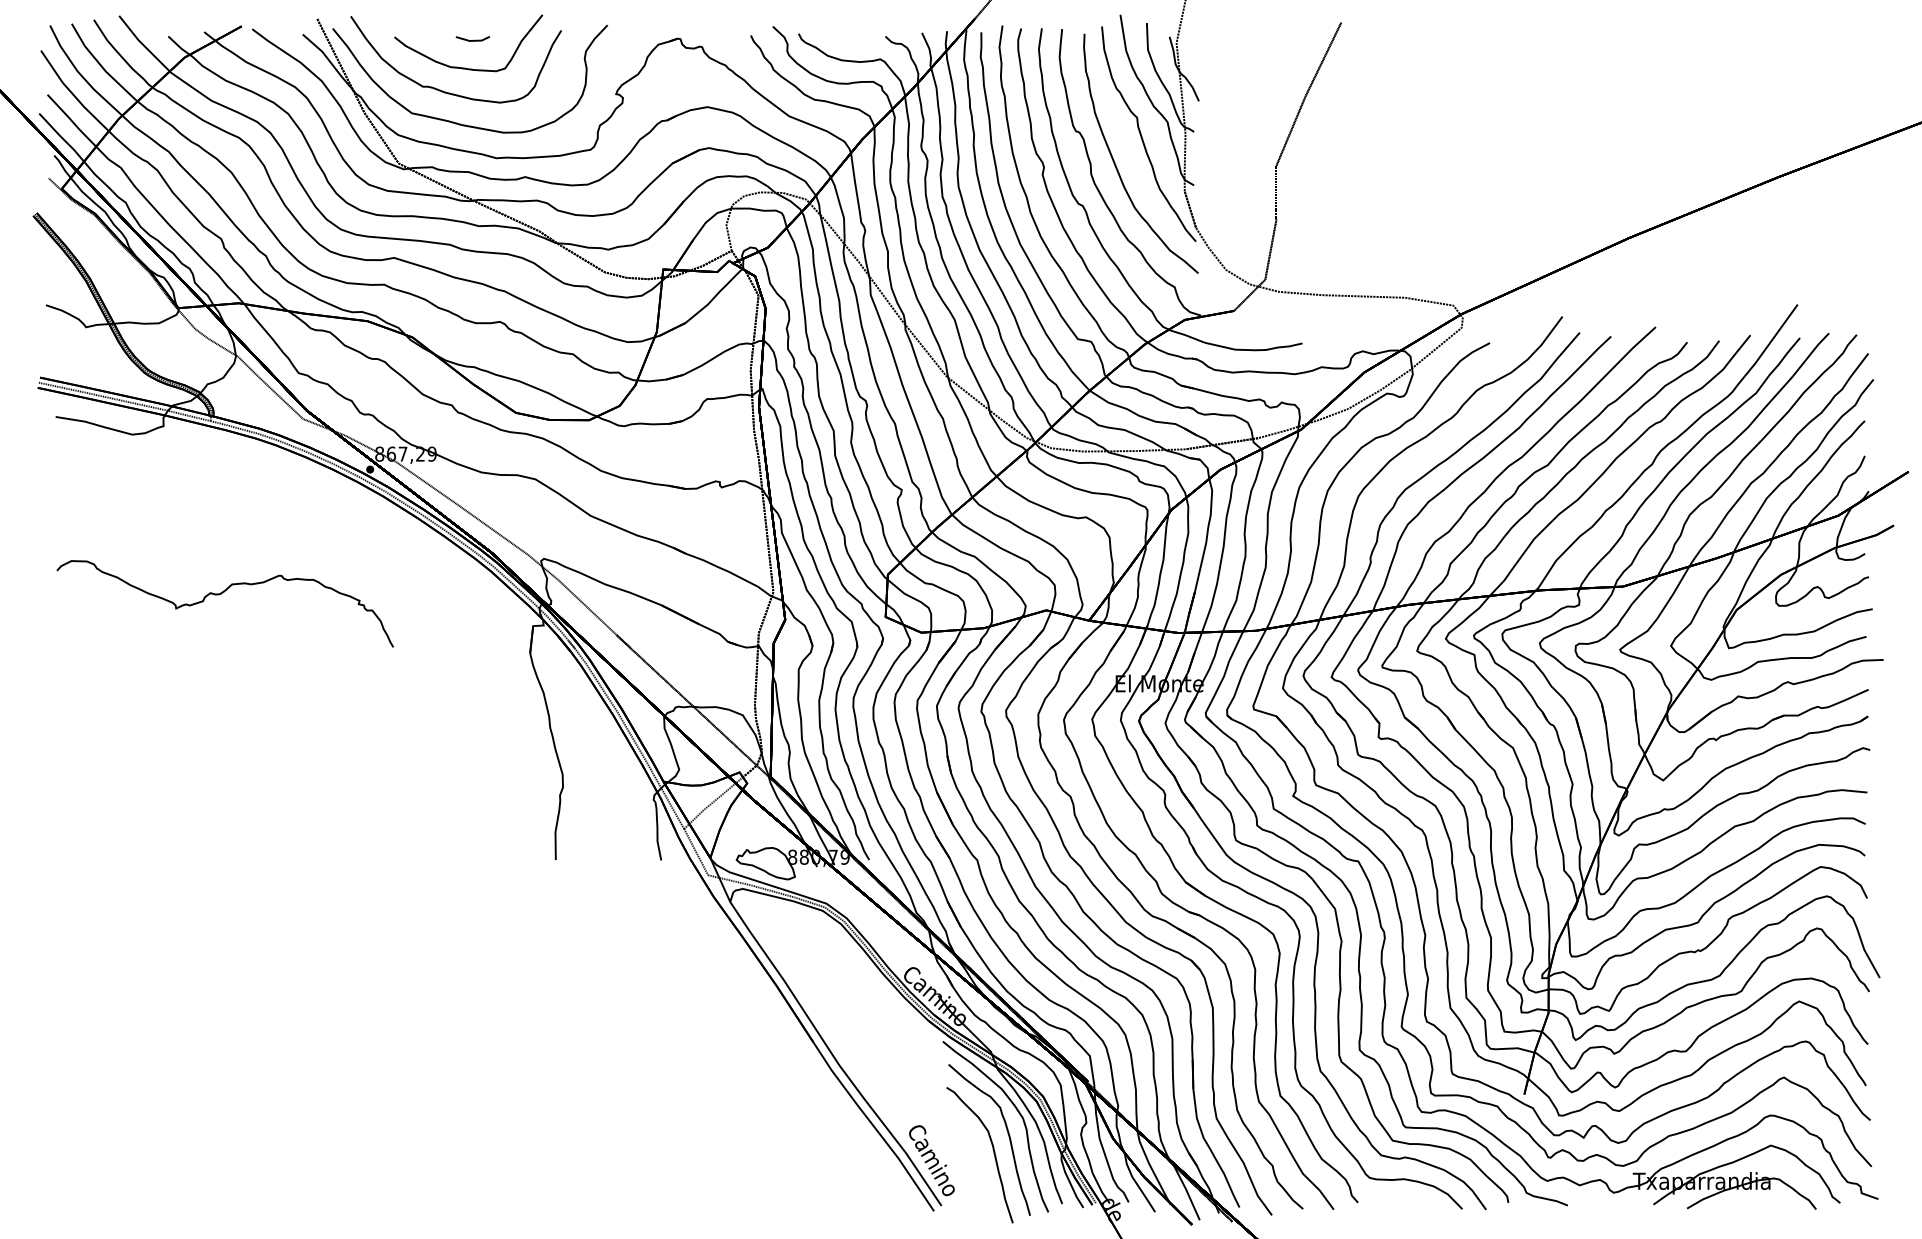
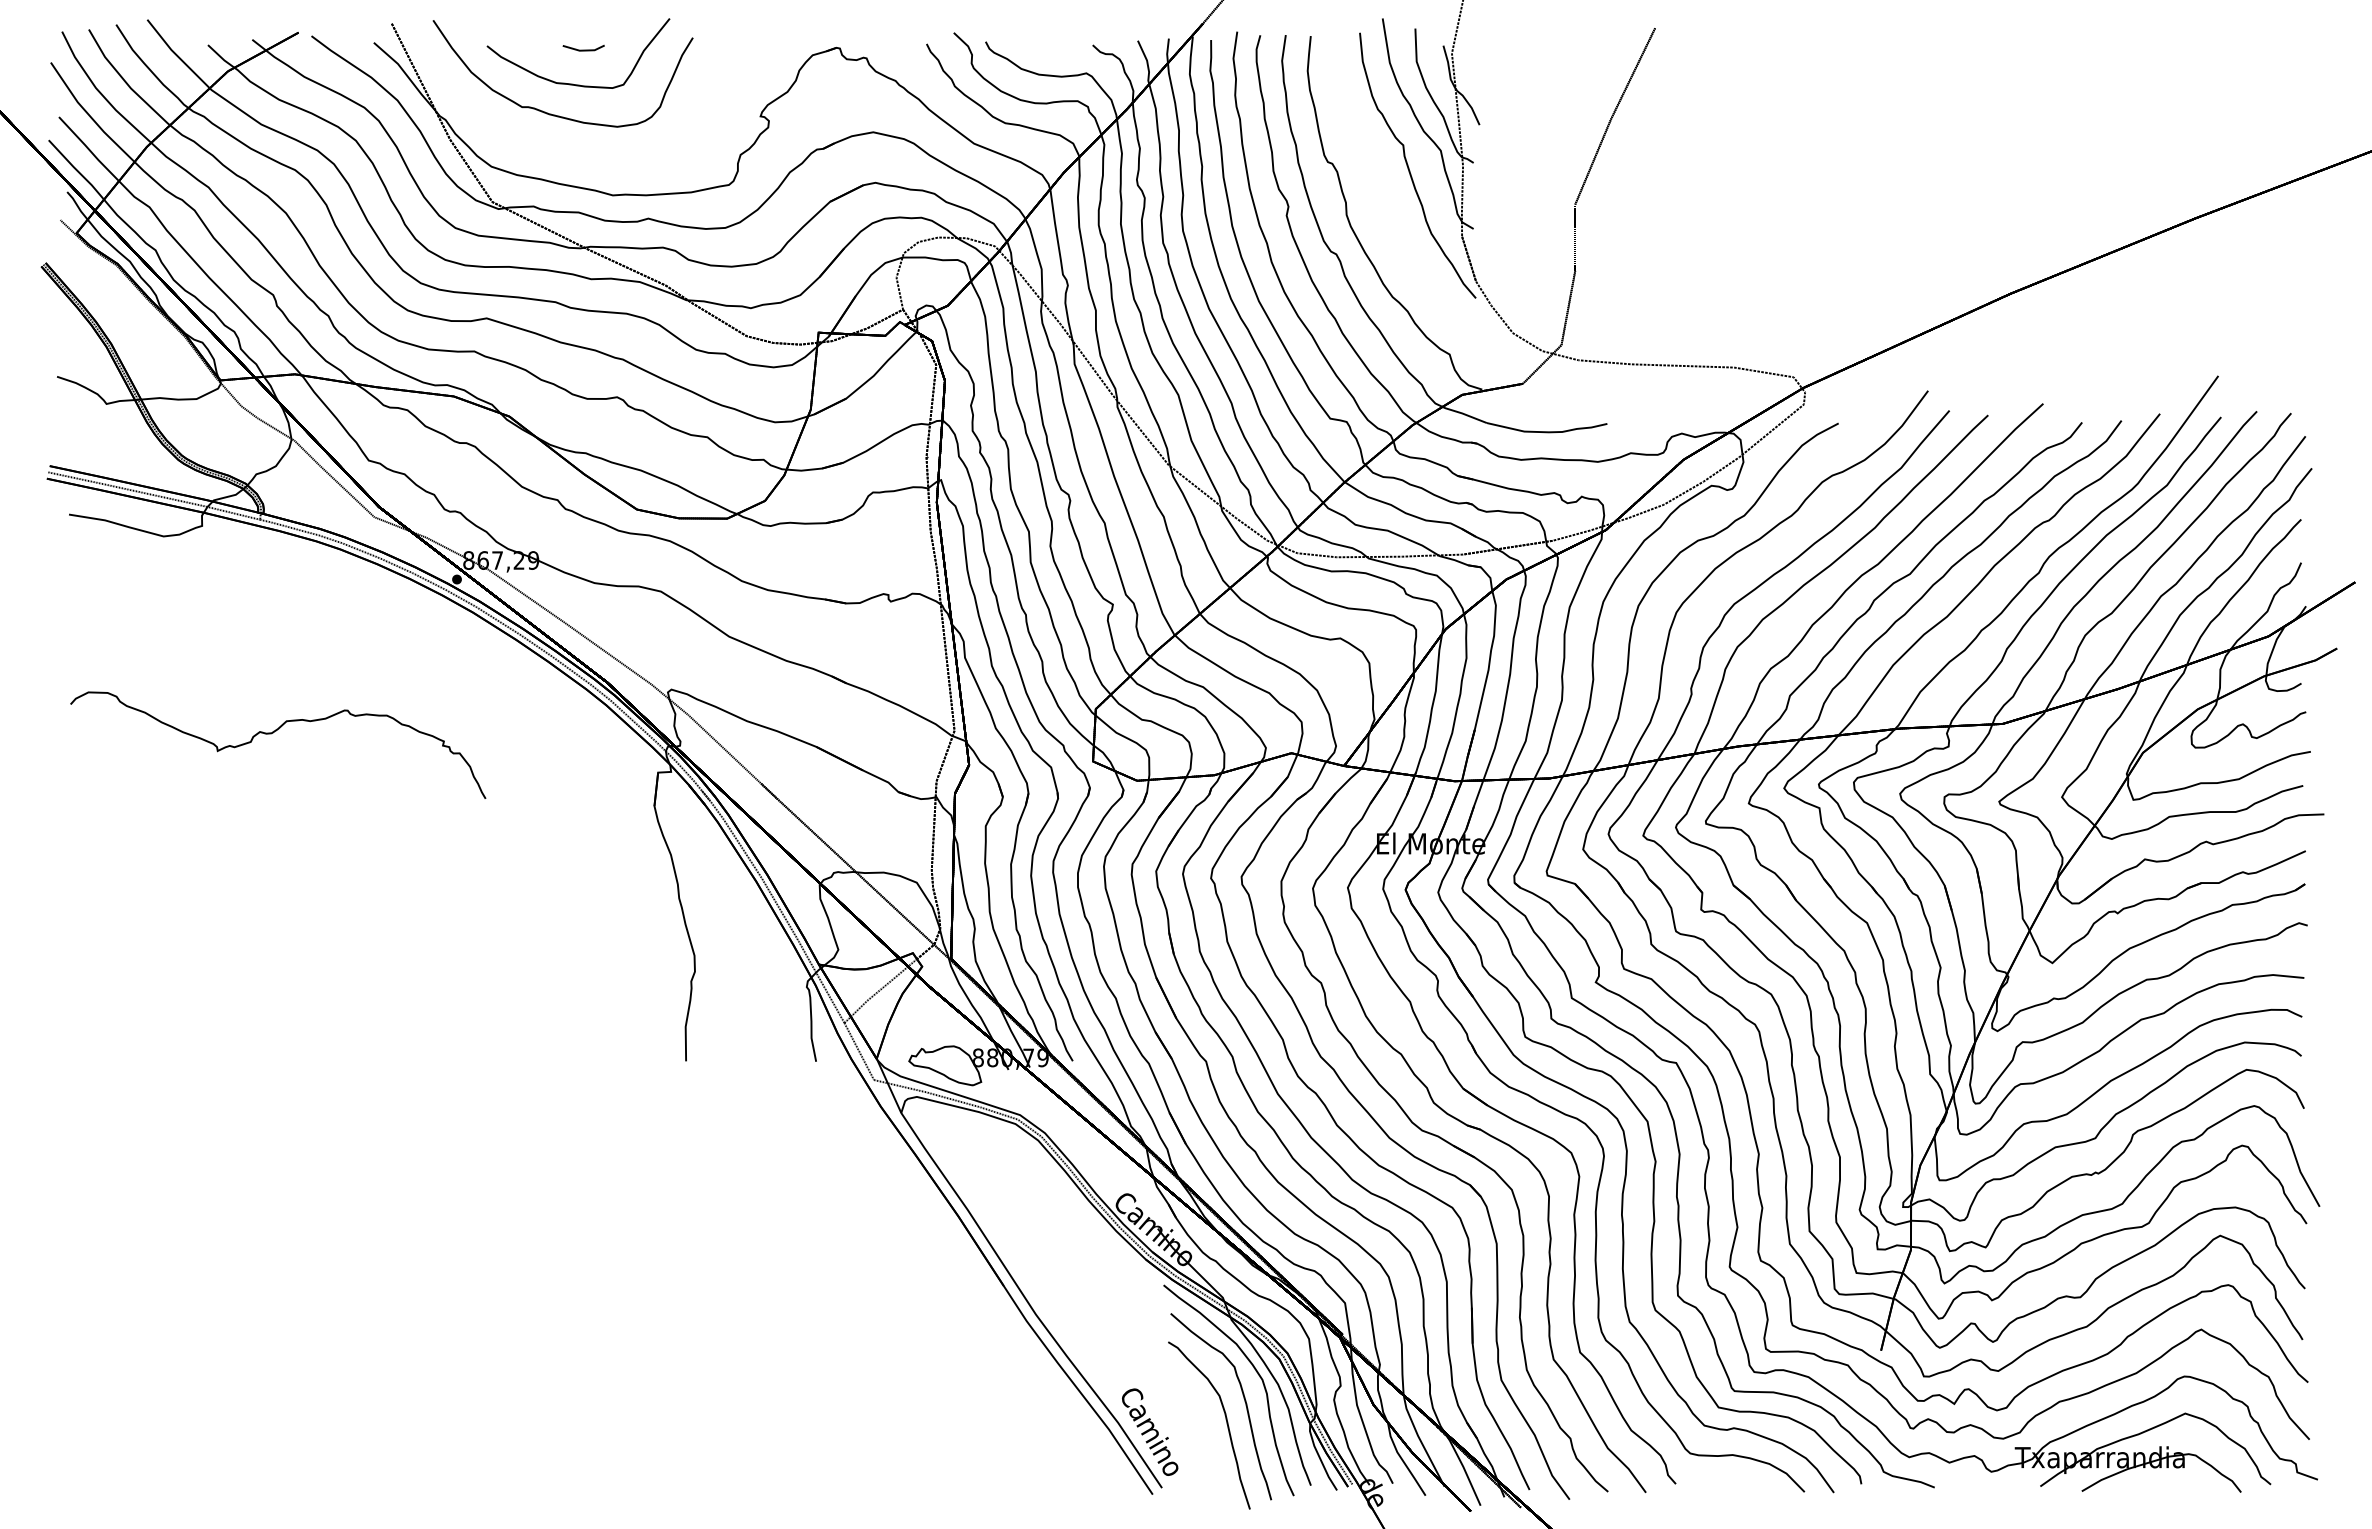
part: (457, 122) -> (564, 151), removed
part: (1116, 164) -> (1377, 203), removed

